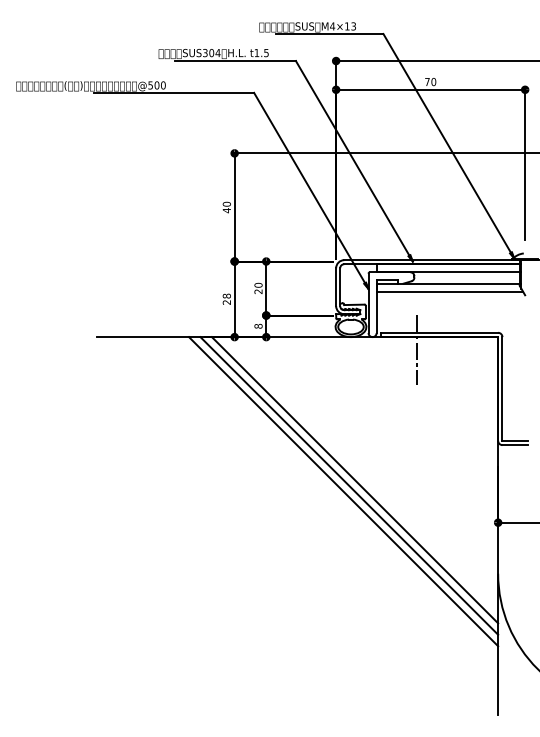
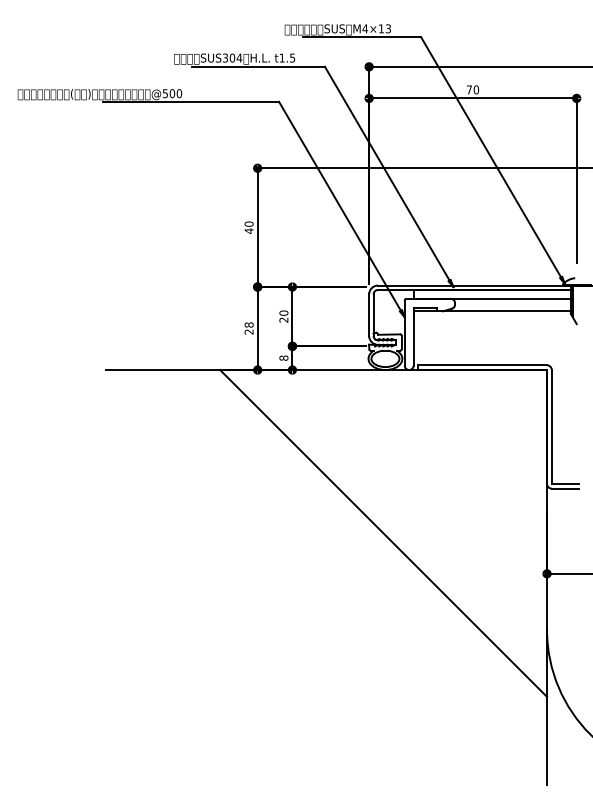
line: (449, 292) -> (493, 320), removed
line: (417, 349) -> (458, 383), removed
line: (354, 480) -> (389, 527), removed
line: (343, 491) -> (377, 539), removed

